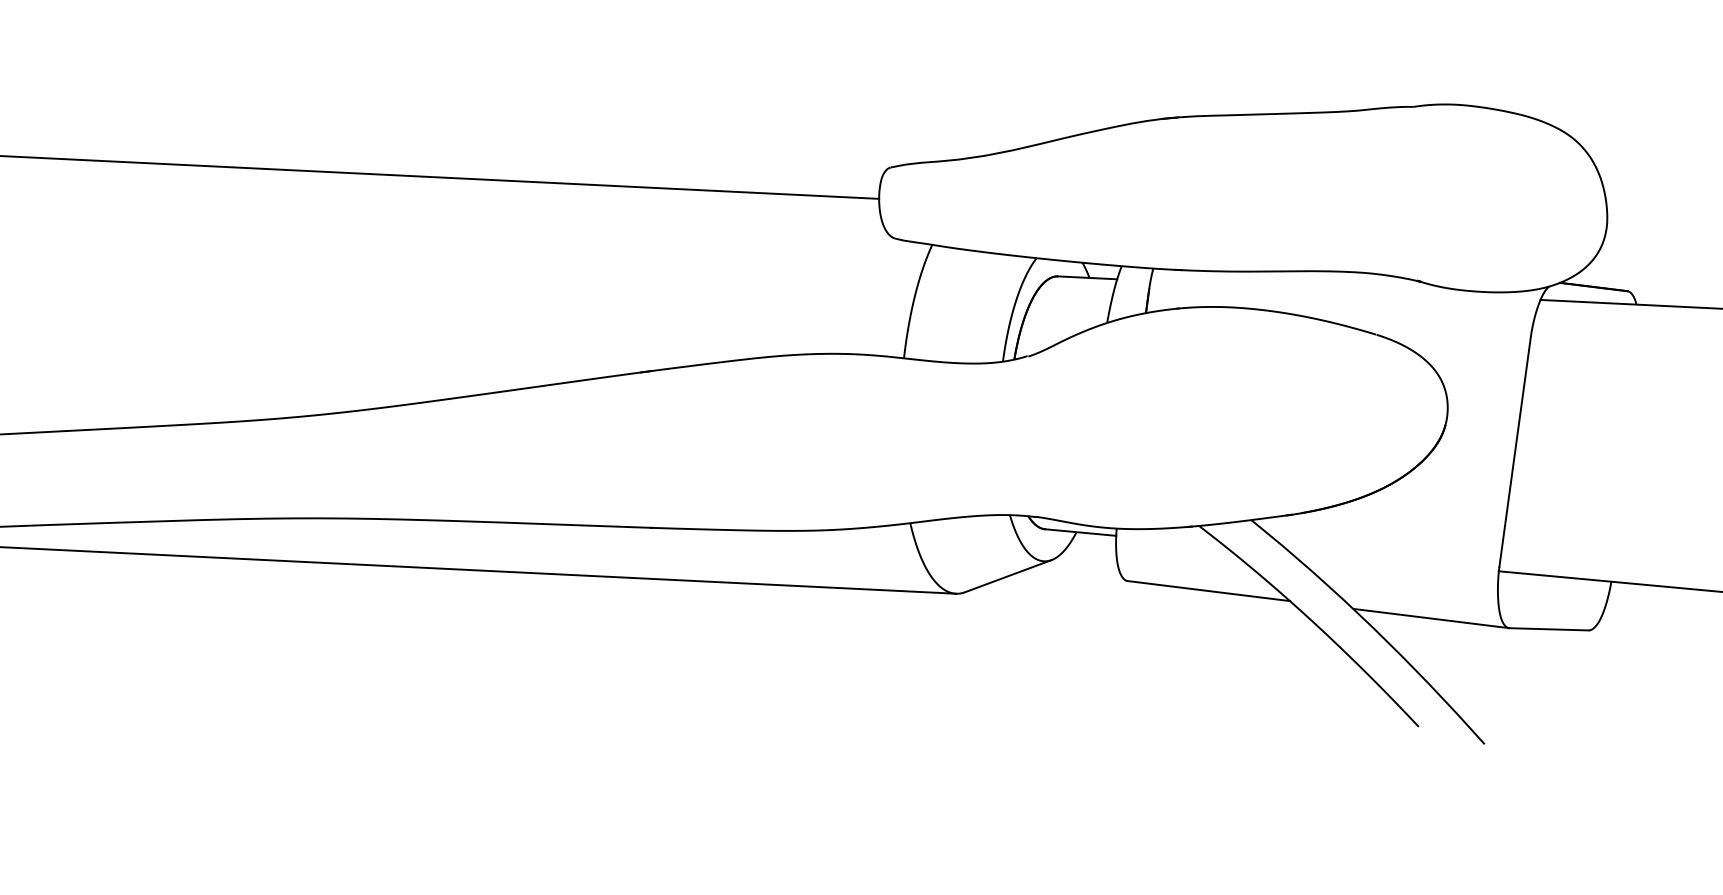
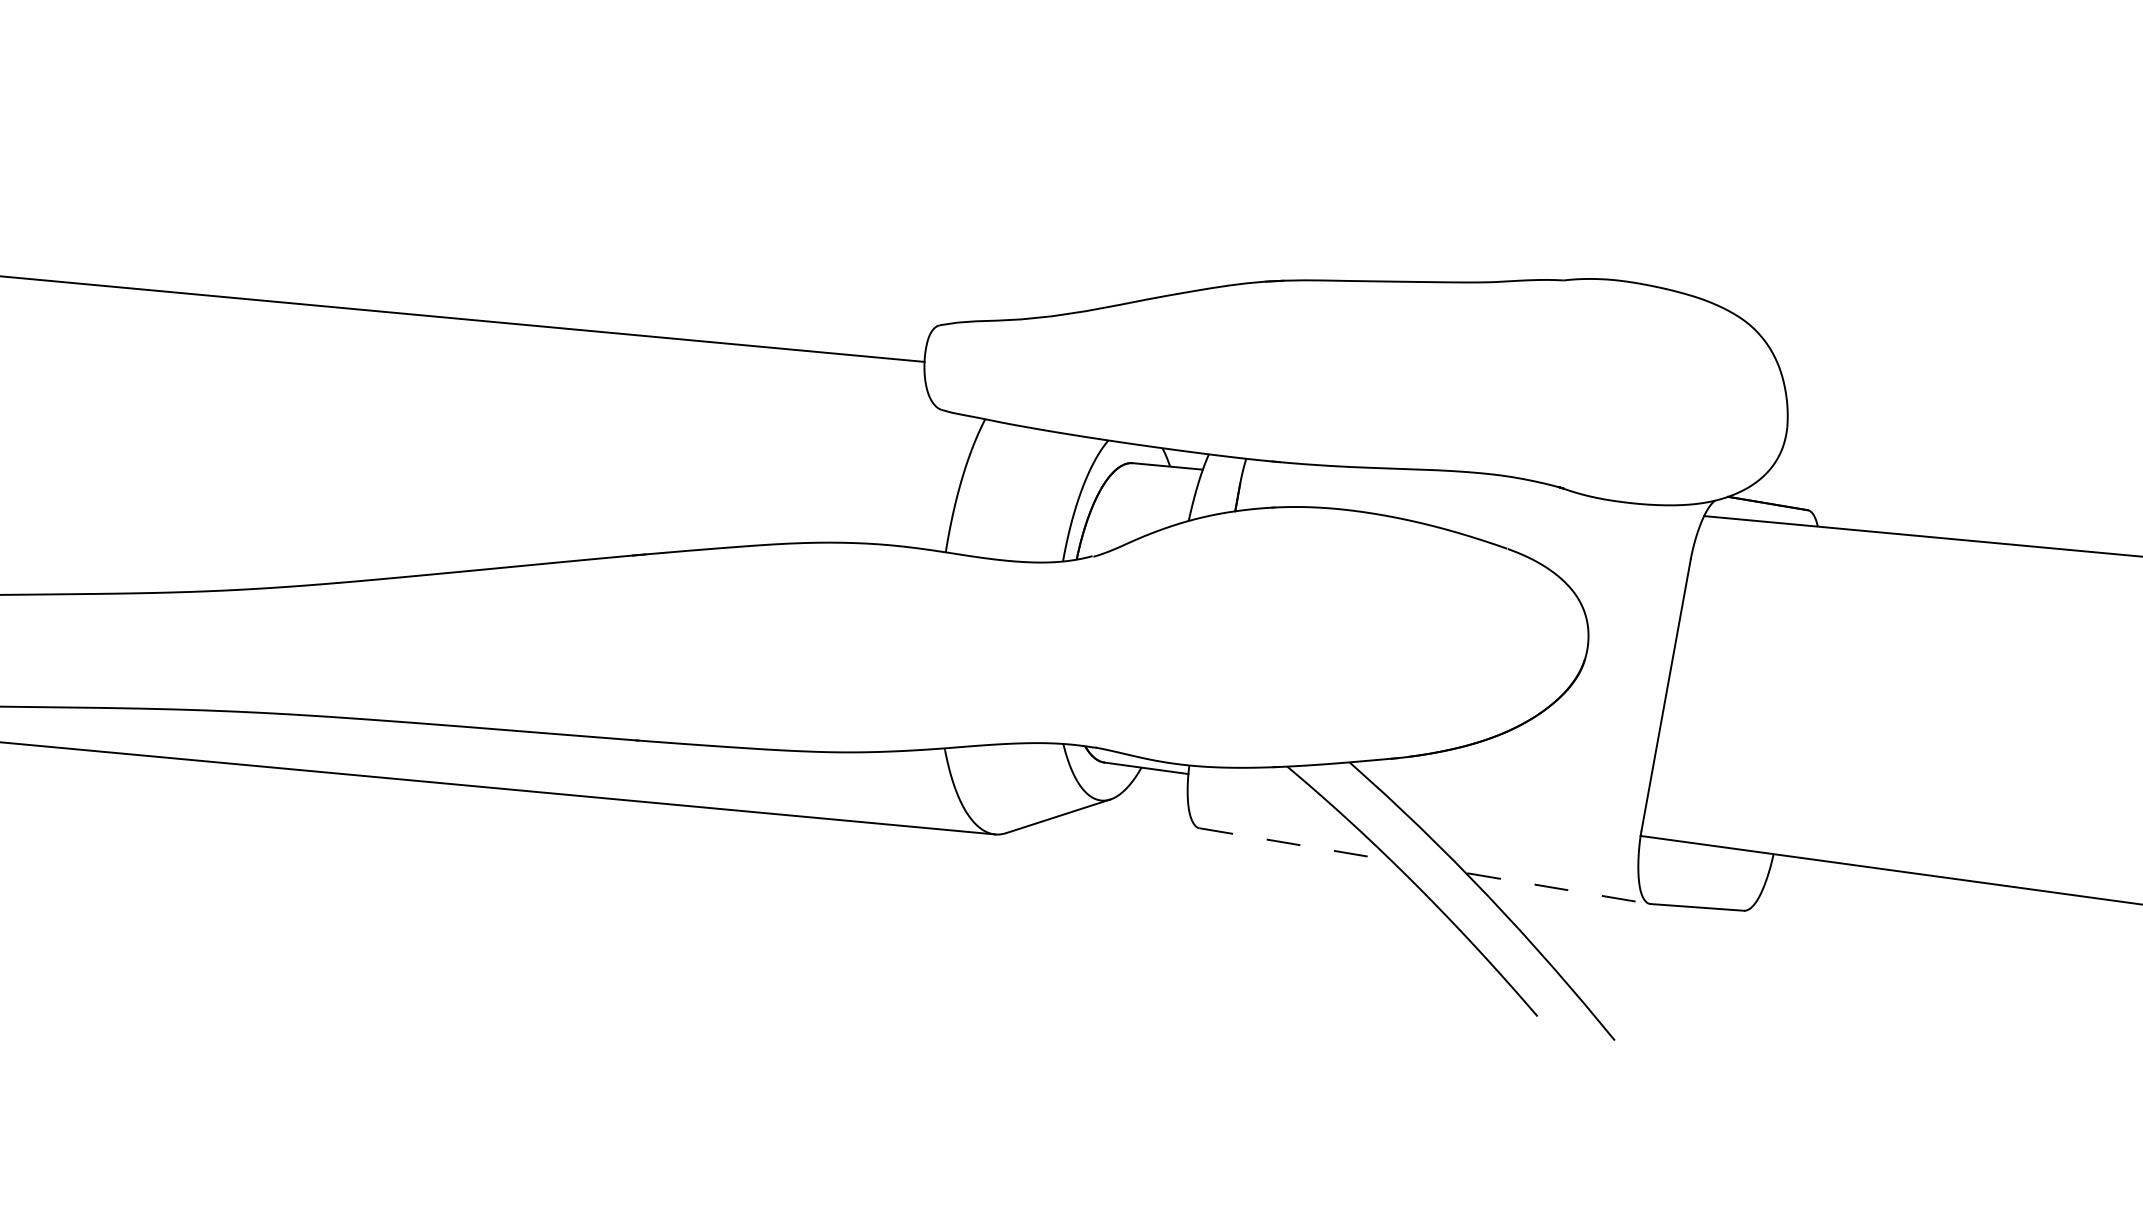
line: (1208, 591) -> (1295, 844), solid -> dashed
line: (1431, 618) -> (1558, 888), solid -> dashed

